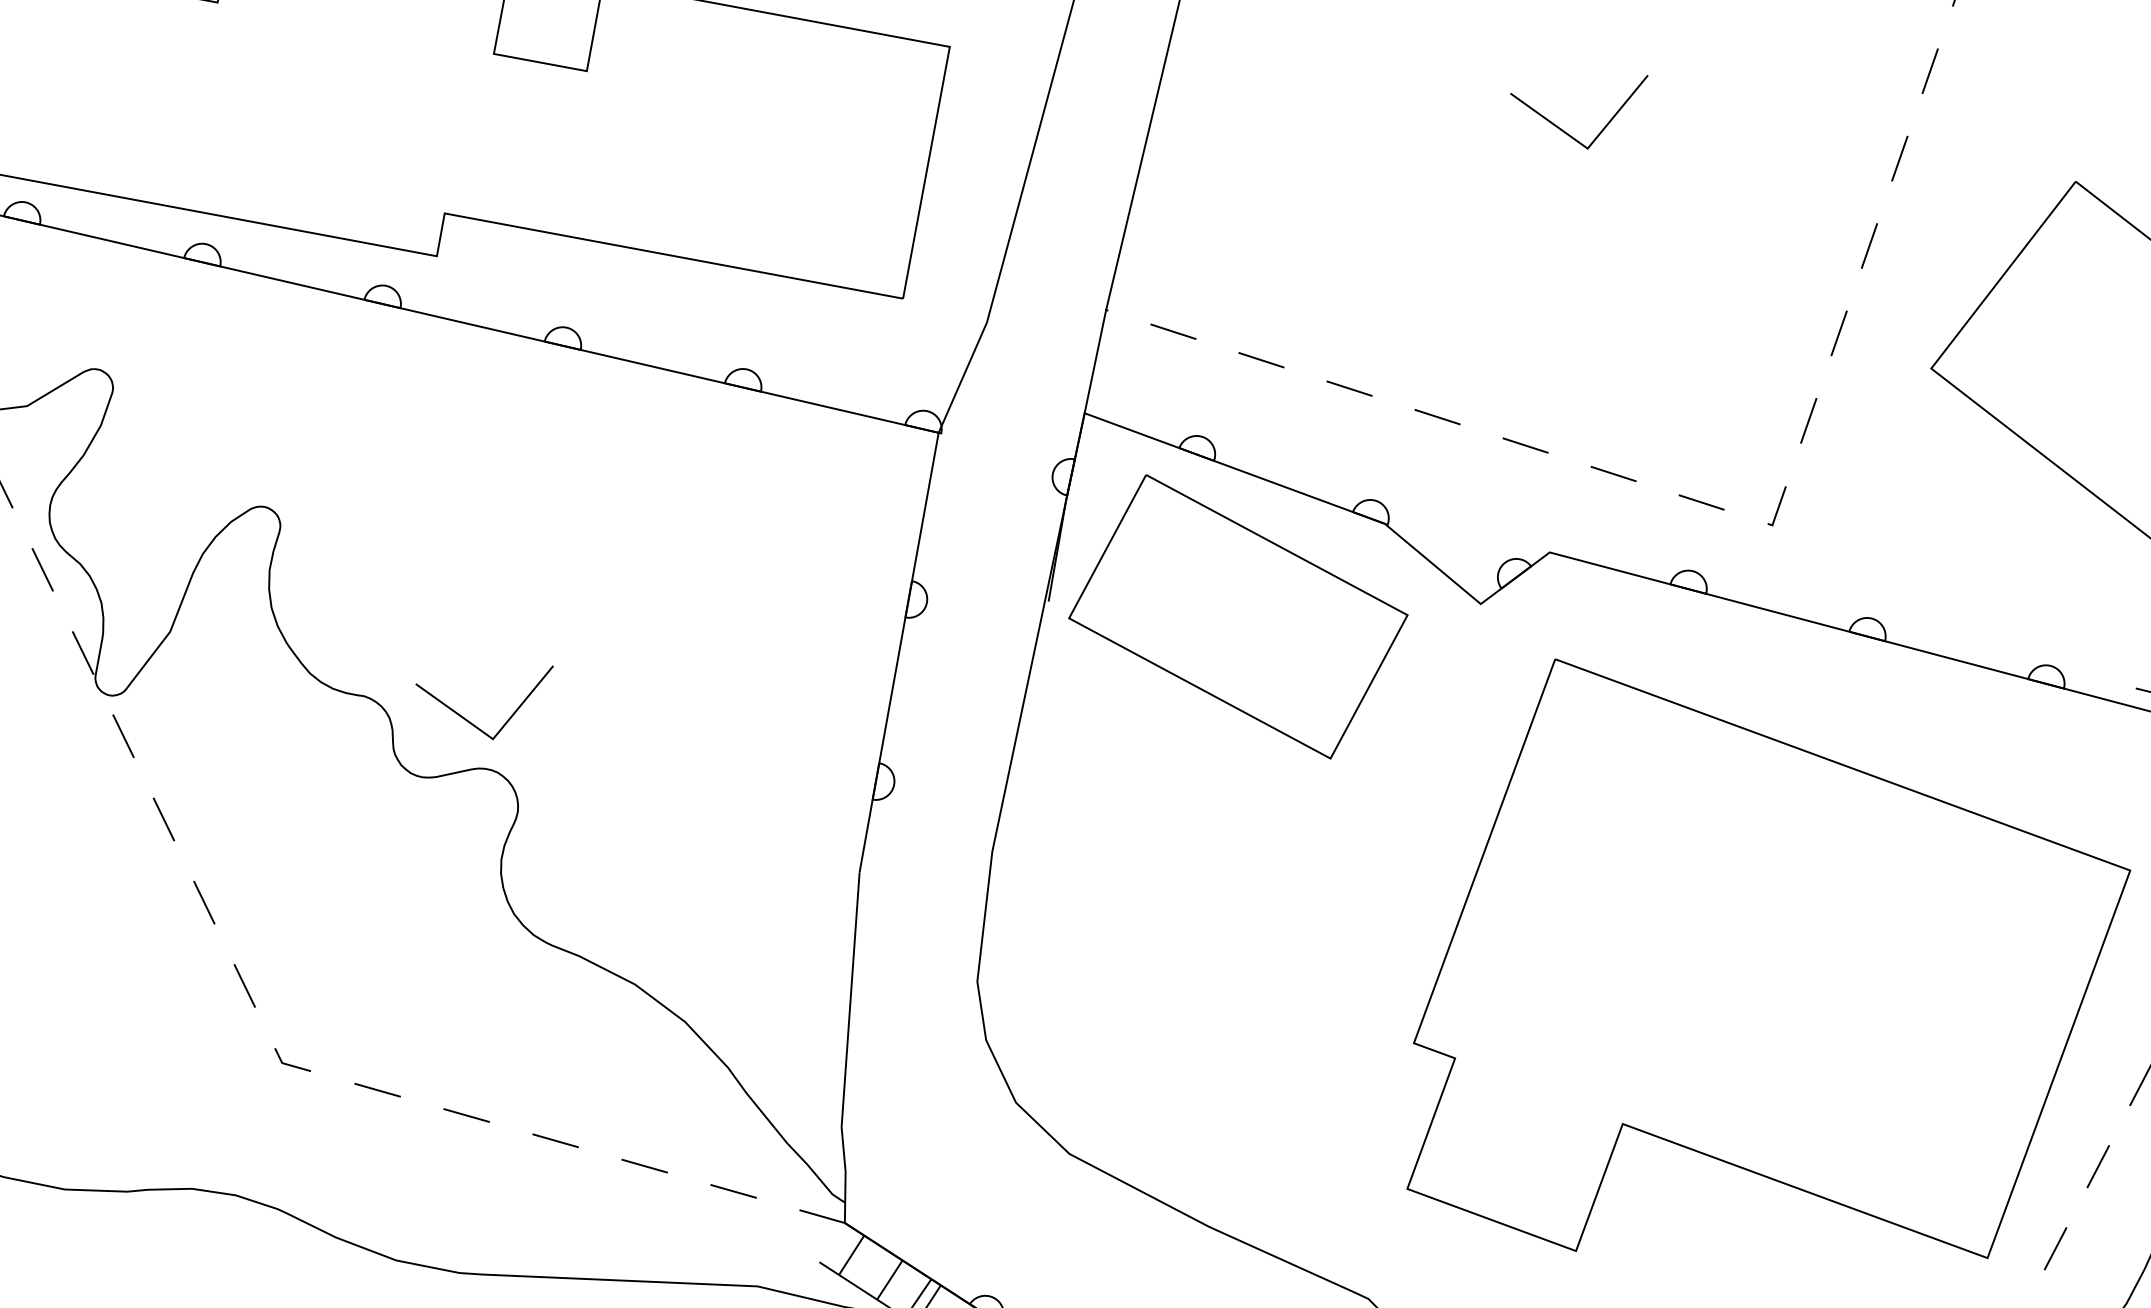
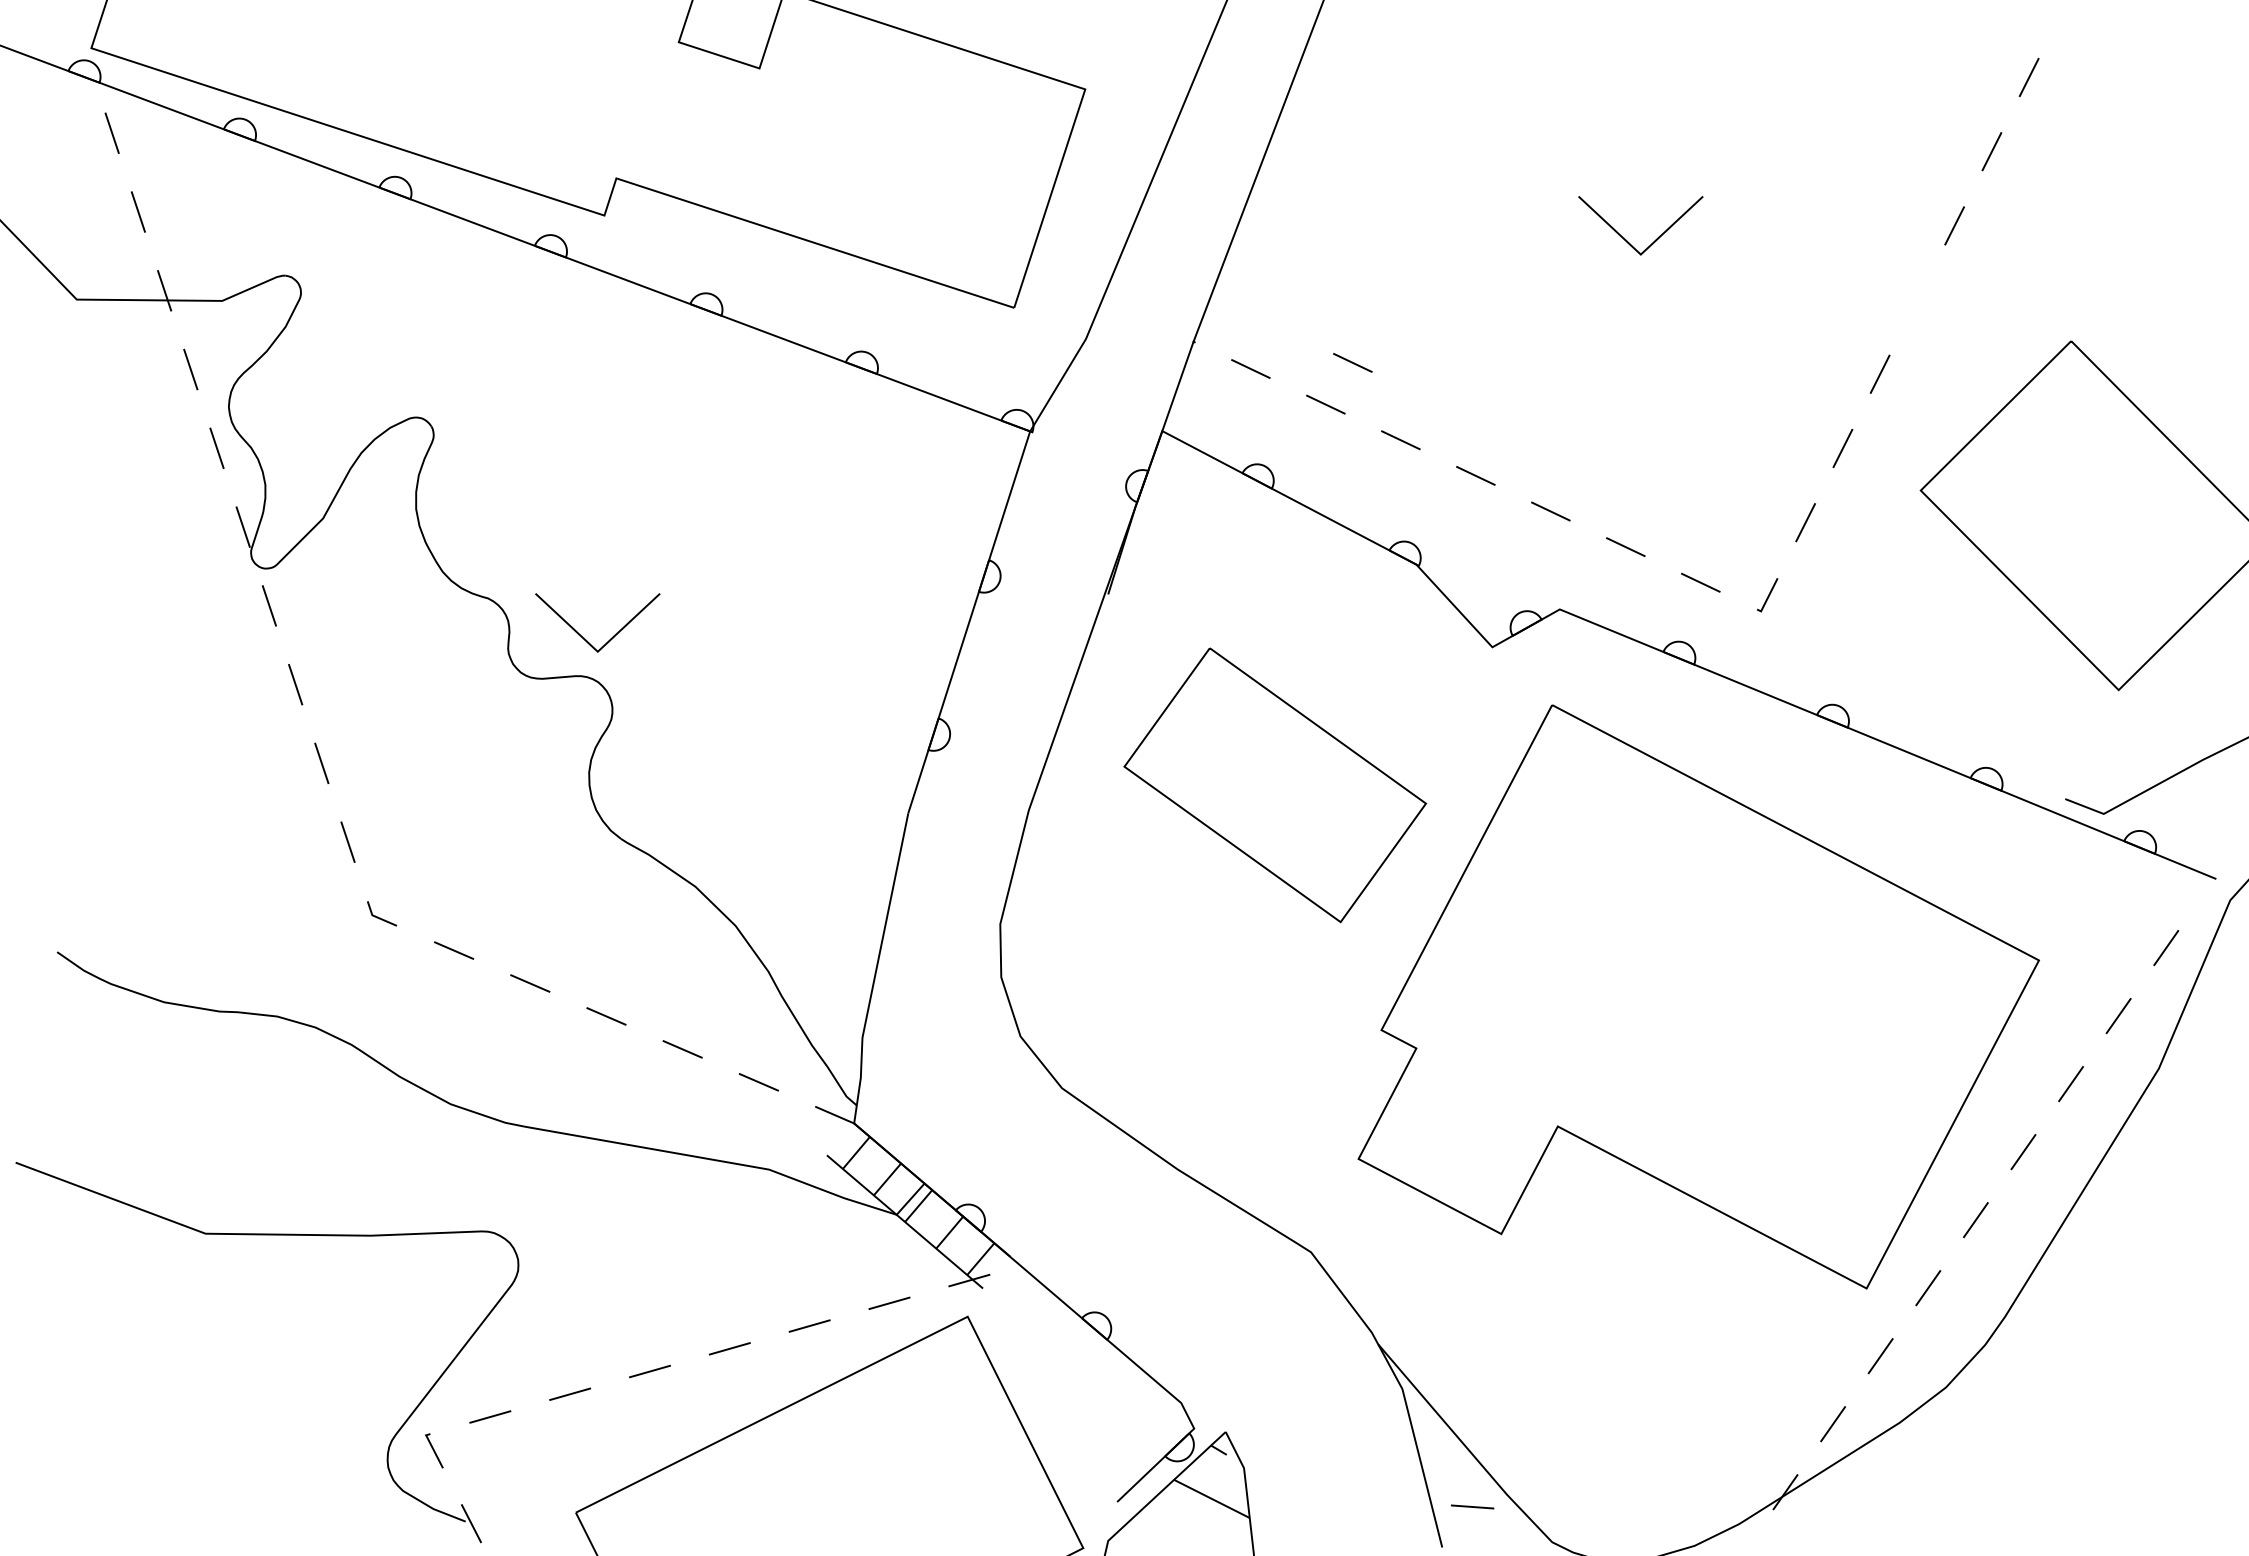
line: (1899, 157) -> (1917, 299), removed
line: (1284, 309) -> (1352, 362), added
part: (1238, 617) -> (1275, 785), moved

